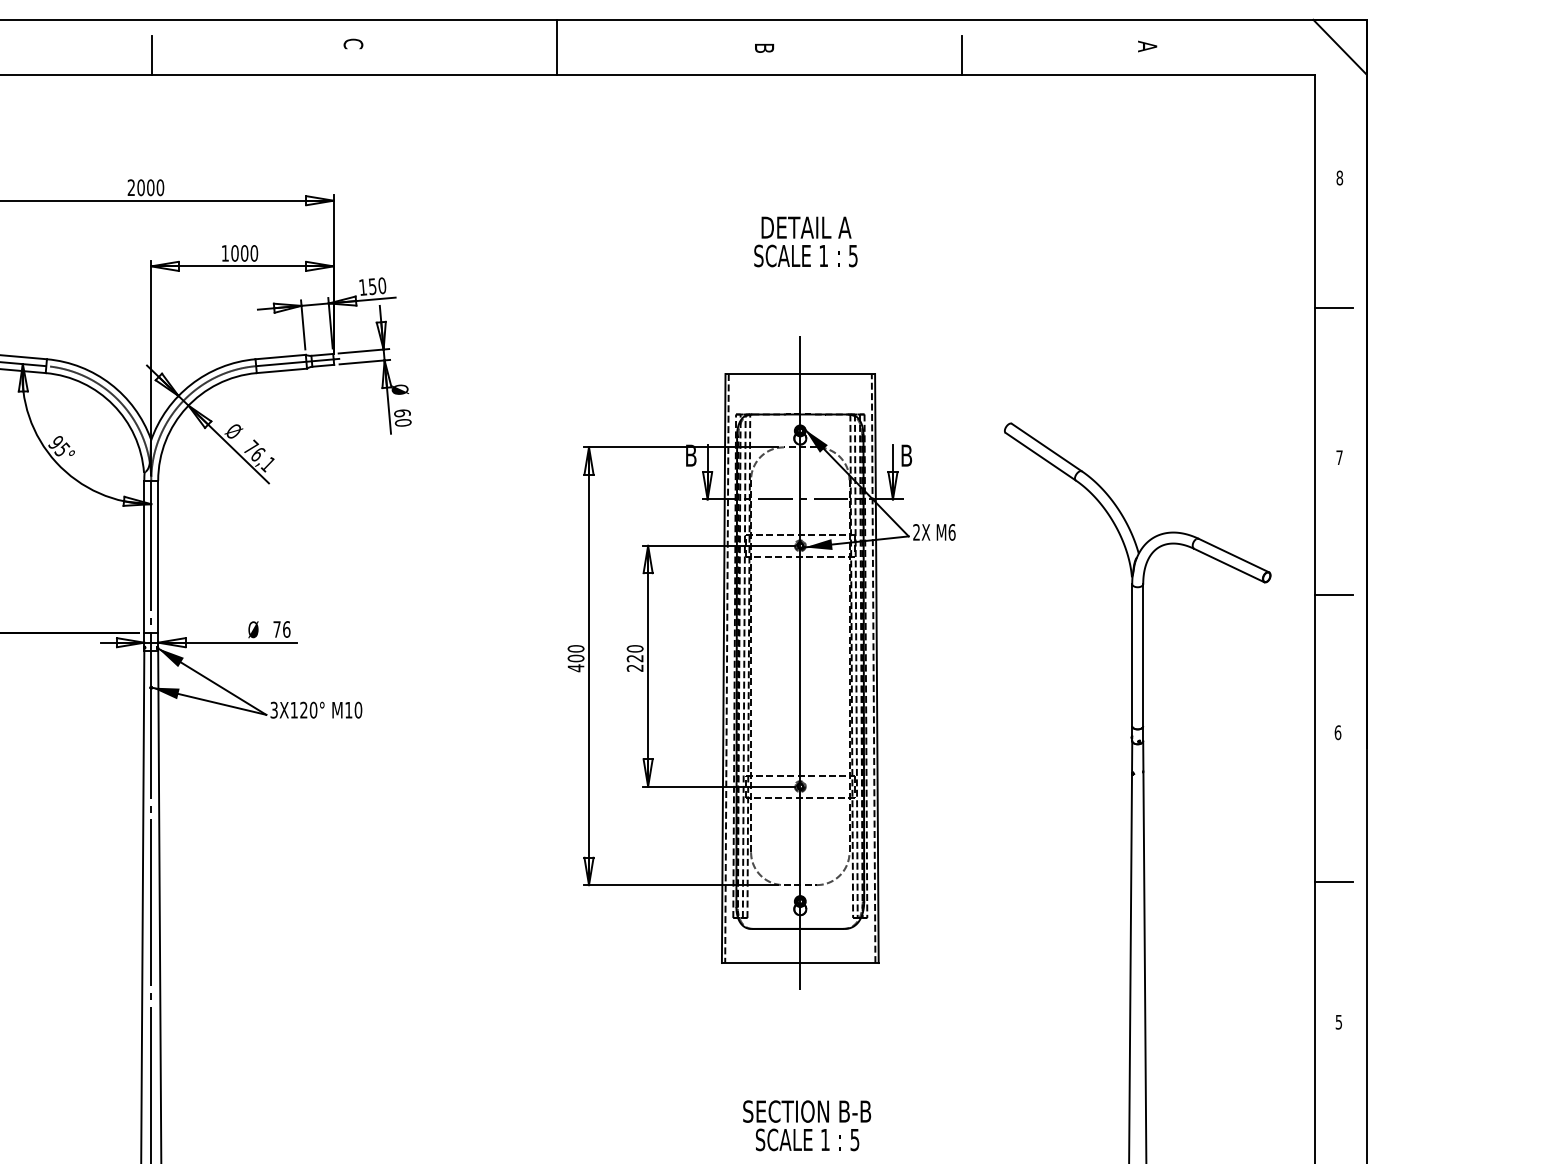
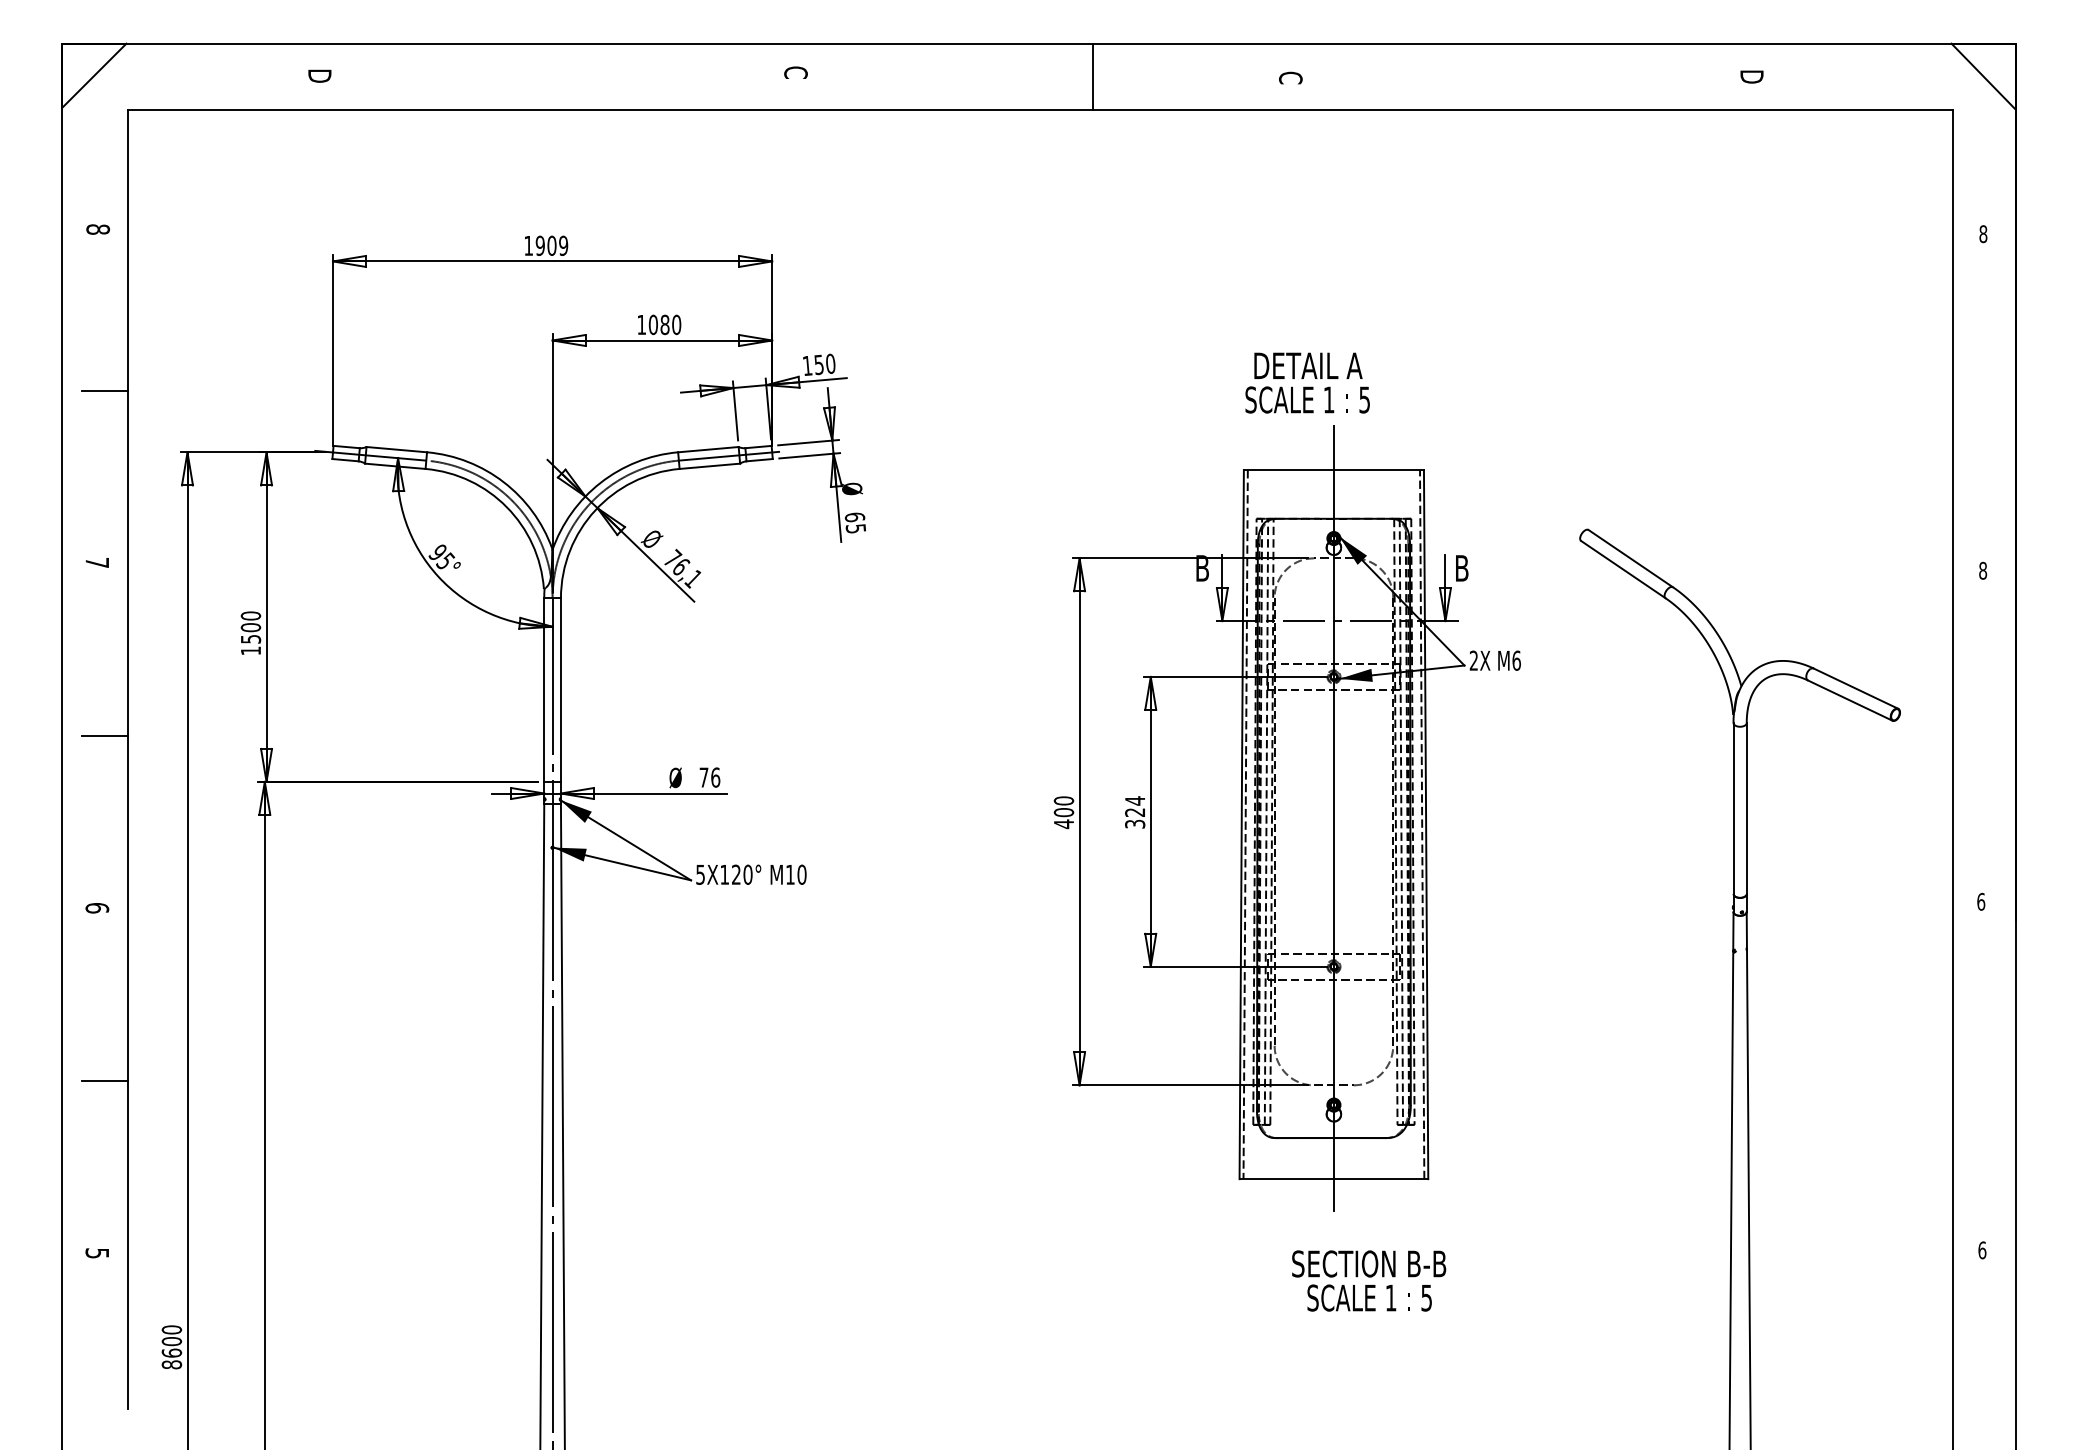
text: (1147, 46) -> (1751, 75), A -> D
line: (556, 47) -> (1092, 76), moved
text: (764, 47) -> (1290, 77), B -> C
line: (152, 55) -> (553, 86), removed
line: (961, 55) -> (1528, 86), removed
text: (146, 187) -> (546, 245), 2000 -> 1909
text: (805, 241) -> (1307, 382), moved
text: (244, 253) -> (664, 324), 1000 -> 1080
line: (1334, 307) -> (1976, 390), removed
text: (402, 422) -> (855, 528), 60 -> 65
text: (1339, 457) -> (1983, 570), 7 -> 8
line: (1334, 594) -> (1976, 735), removed
text: (635, 658) -> (1135, 812), 220 -> 324
text: (274, 709) -> (700, 874), 3X120° -> 5X120°
line: (1334, 881) -> (1976, 1081), removed
text: (1339, 1022) -> (1982, 1250), 5 -> 6
text: (807, 1125) -> (1369, 1280), moved

